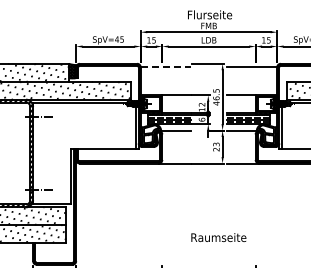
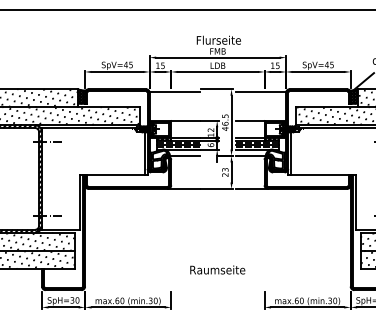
line: (166, 67) -> (175, 92), dashed -> solid
text: (218, 237) -> (217, 269), moved

